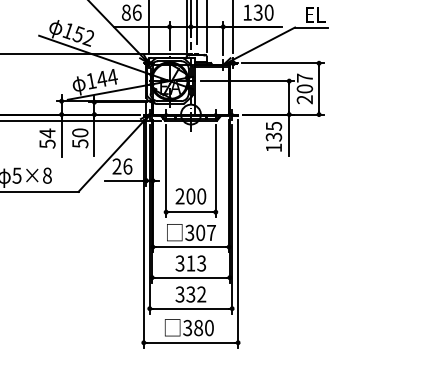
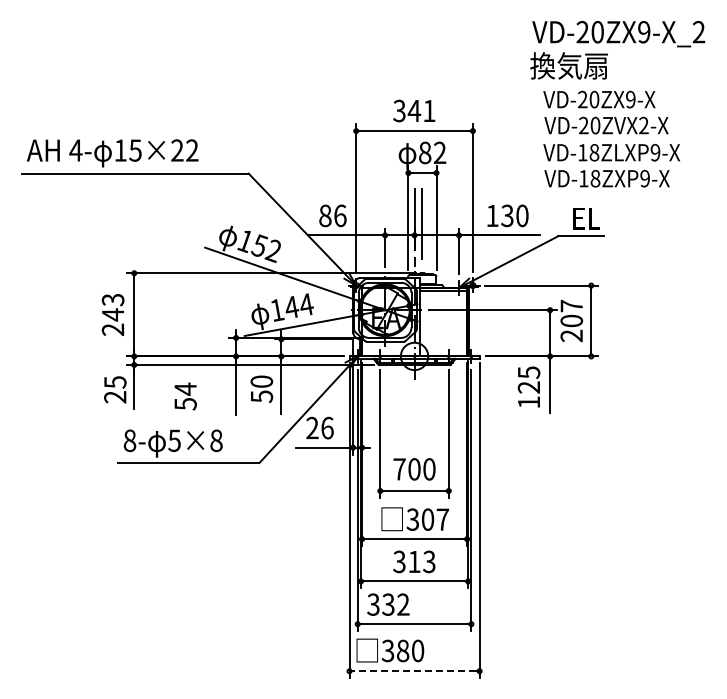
text: (274, 137) -> (529, 387), 135 -> 125
text: (47, 138) -> (185, 396), moved
text: (180, 196) -> (399, 469), 200 -> 700
text: (190, 294) -> (388, 604), moved
text: (189, 327) -> (390, 650), moved
line: (190, 342) -> (414, 671), solid -> dashed

